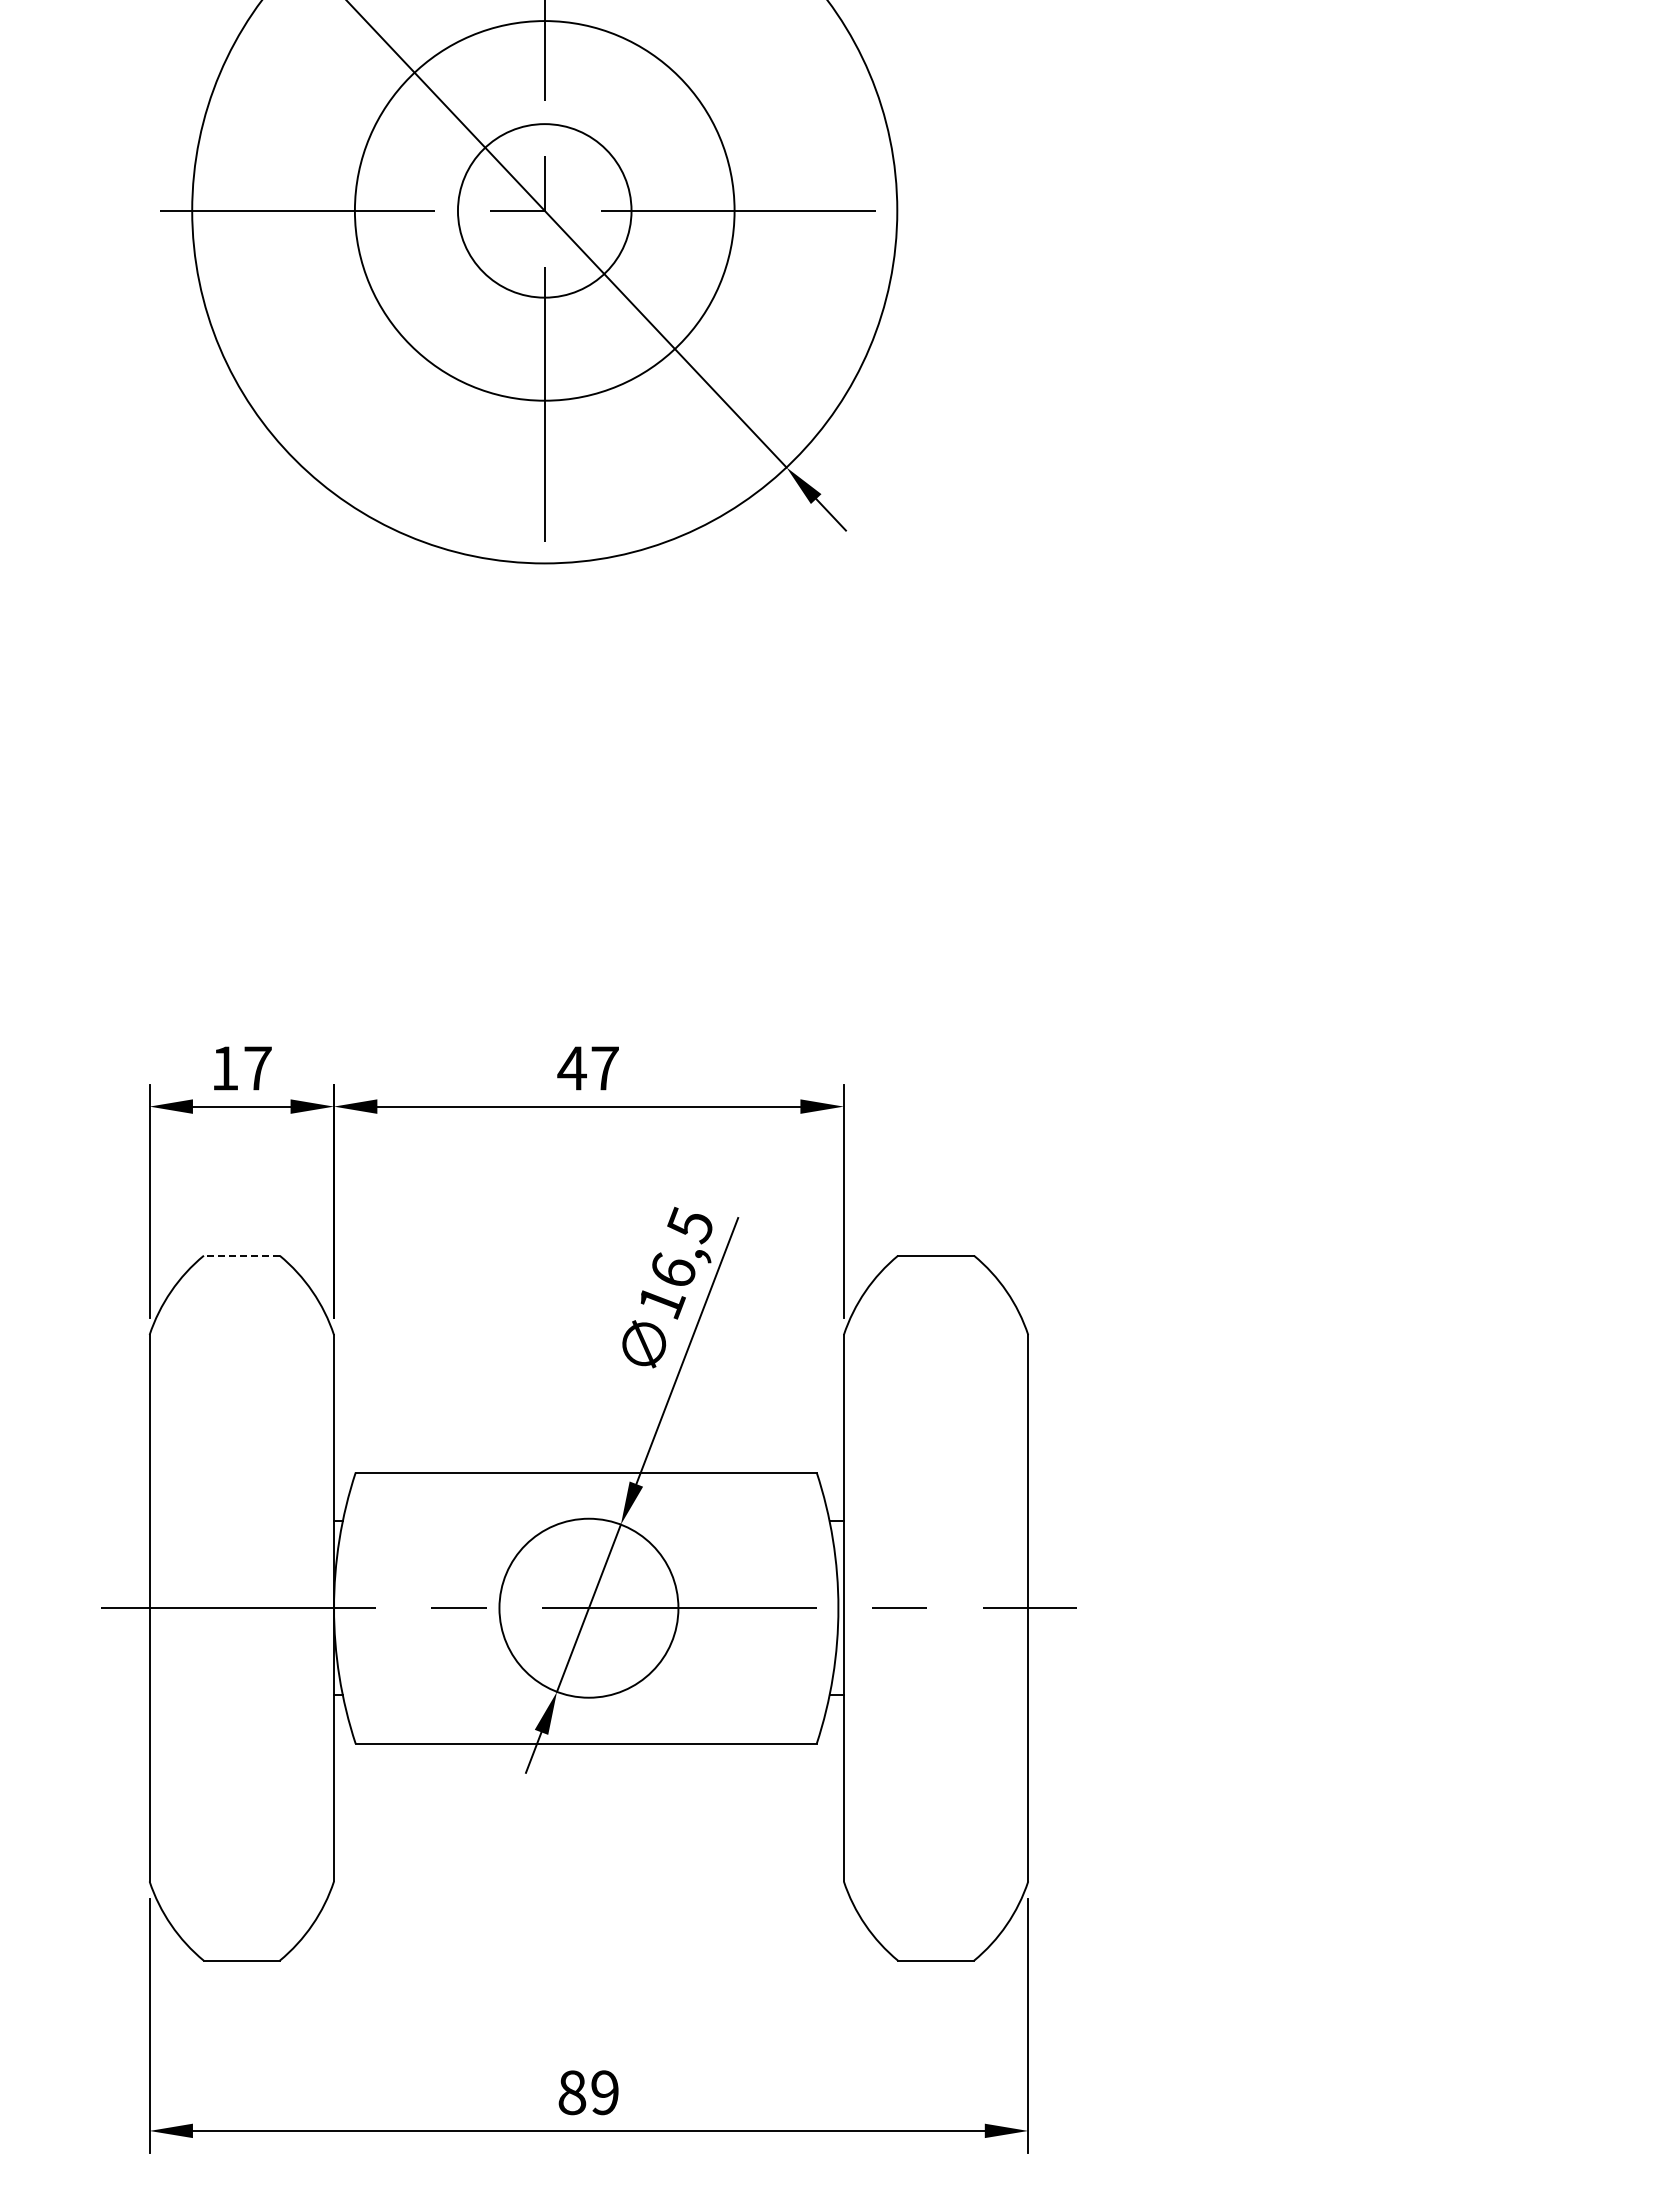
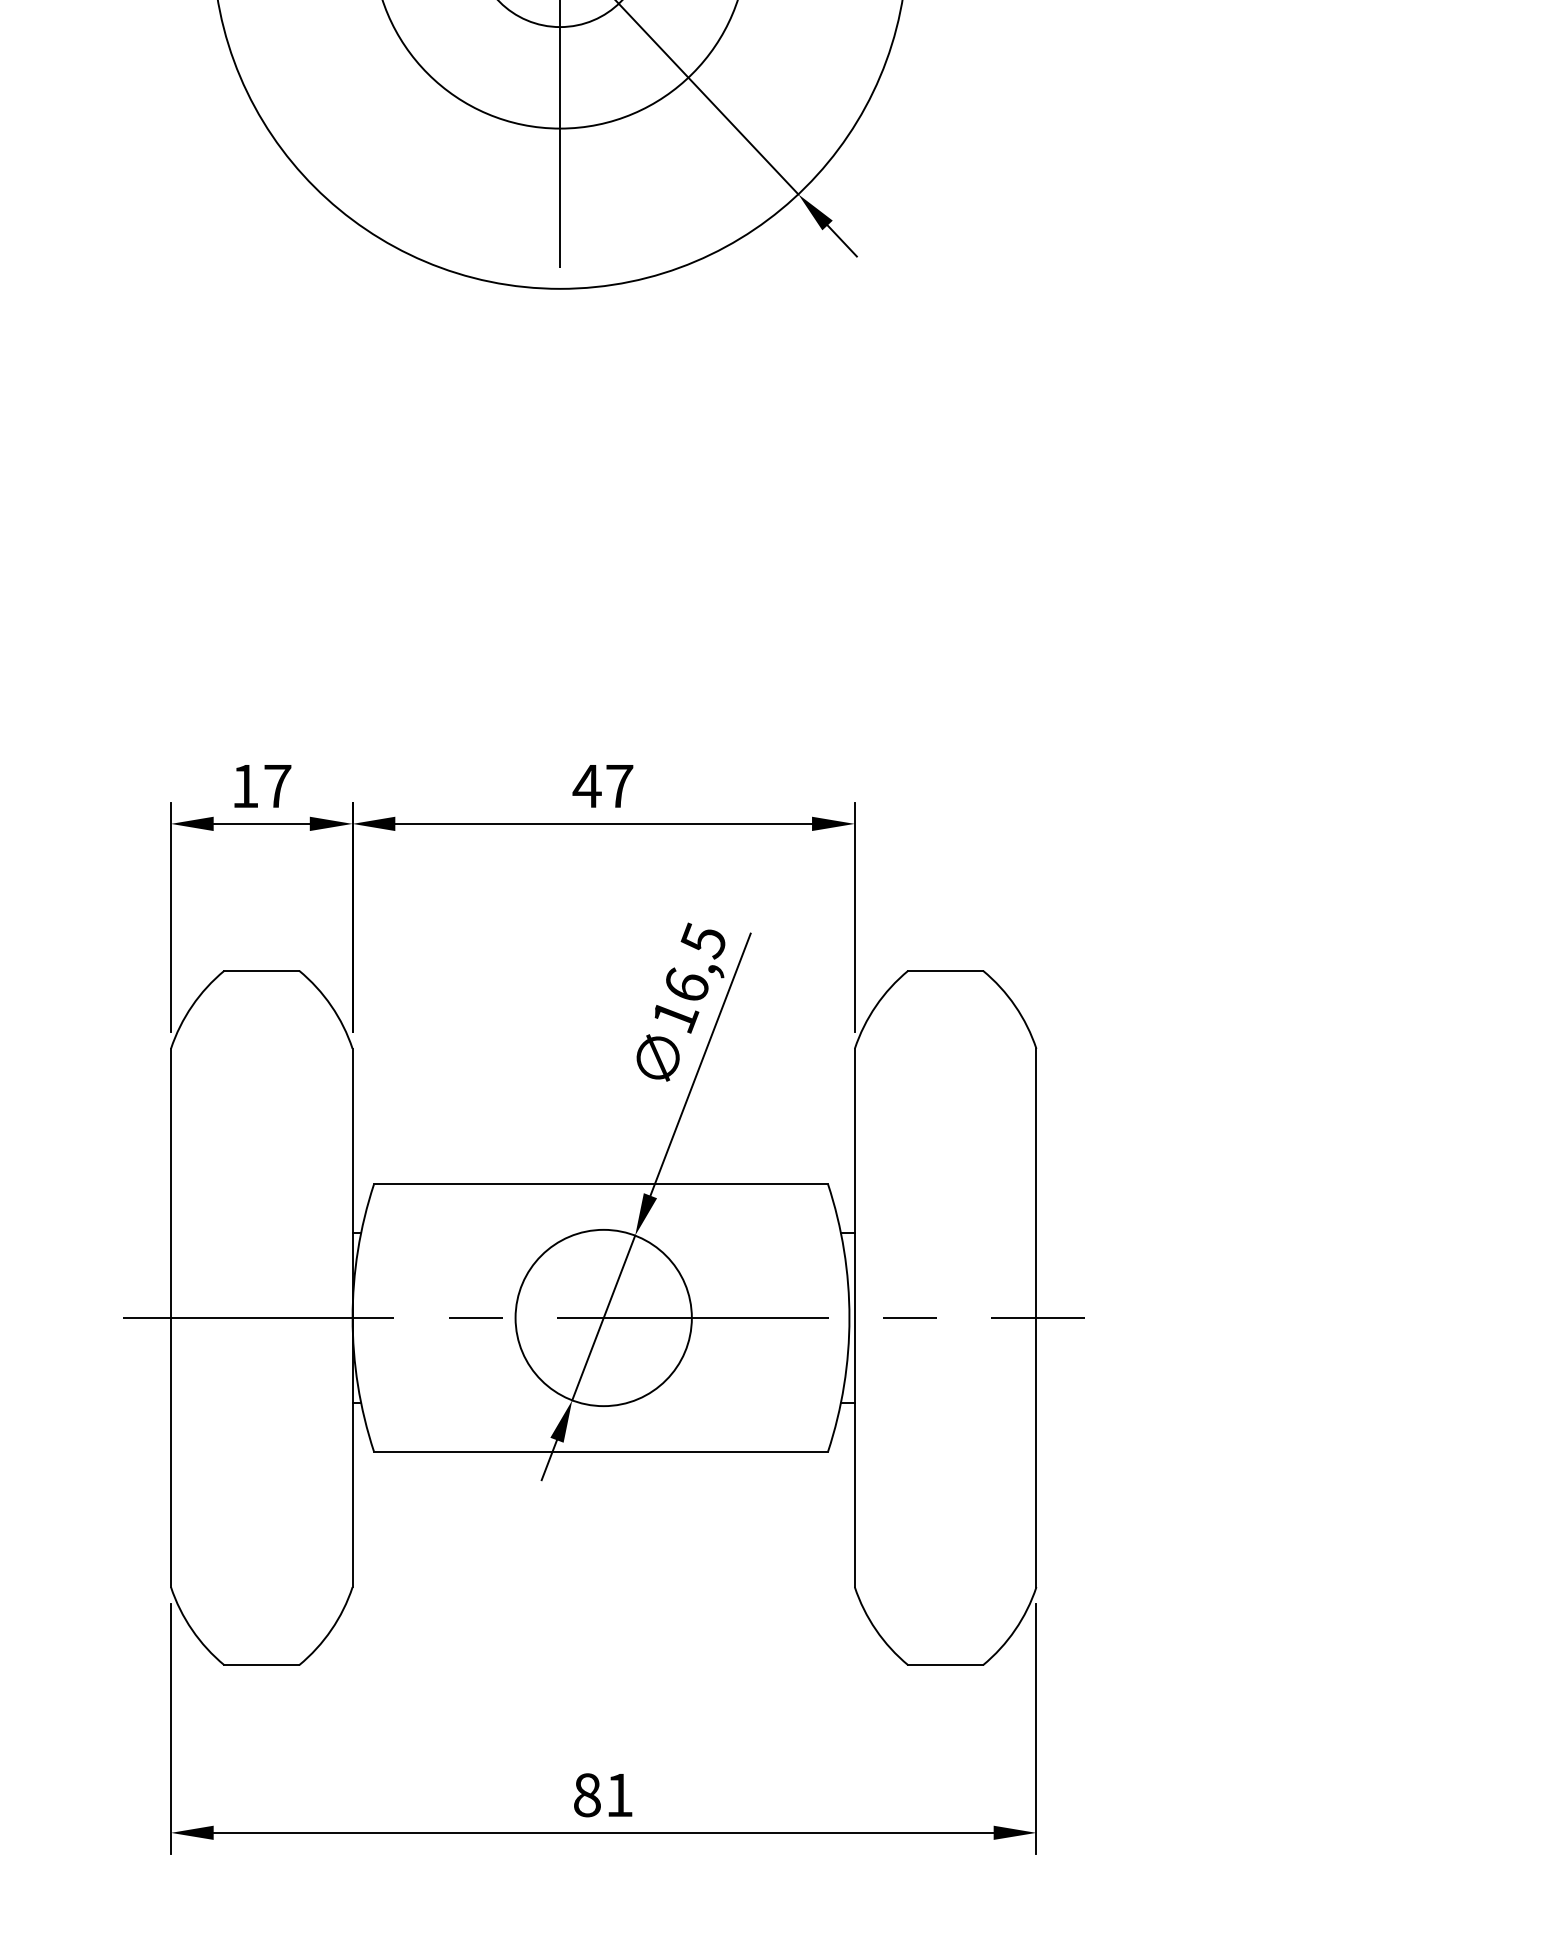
line: (241, 1255) -> (261, 970), dashed -> solid
text: (604, 2092) -> (619, 1794), 89 -> 81

